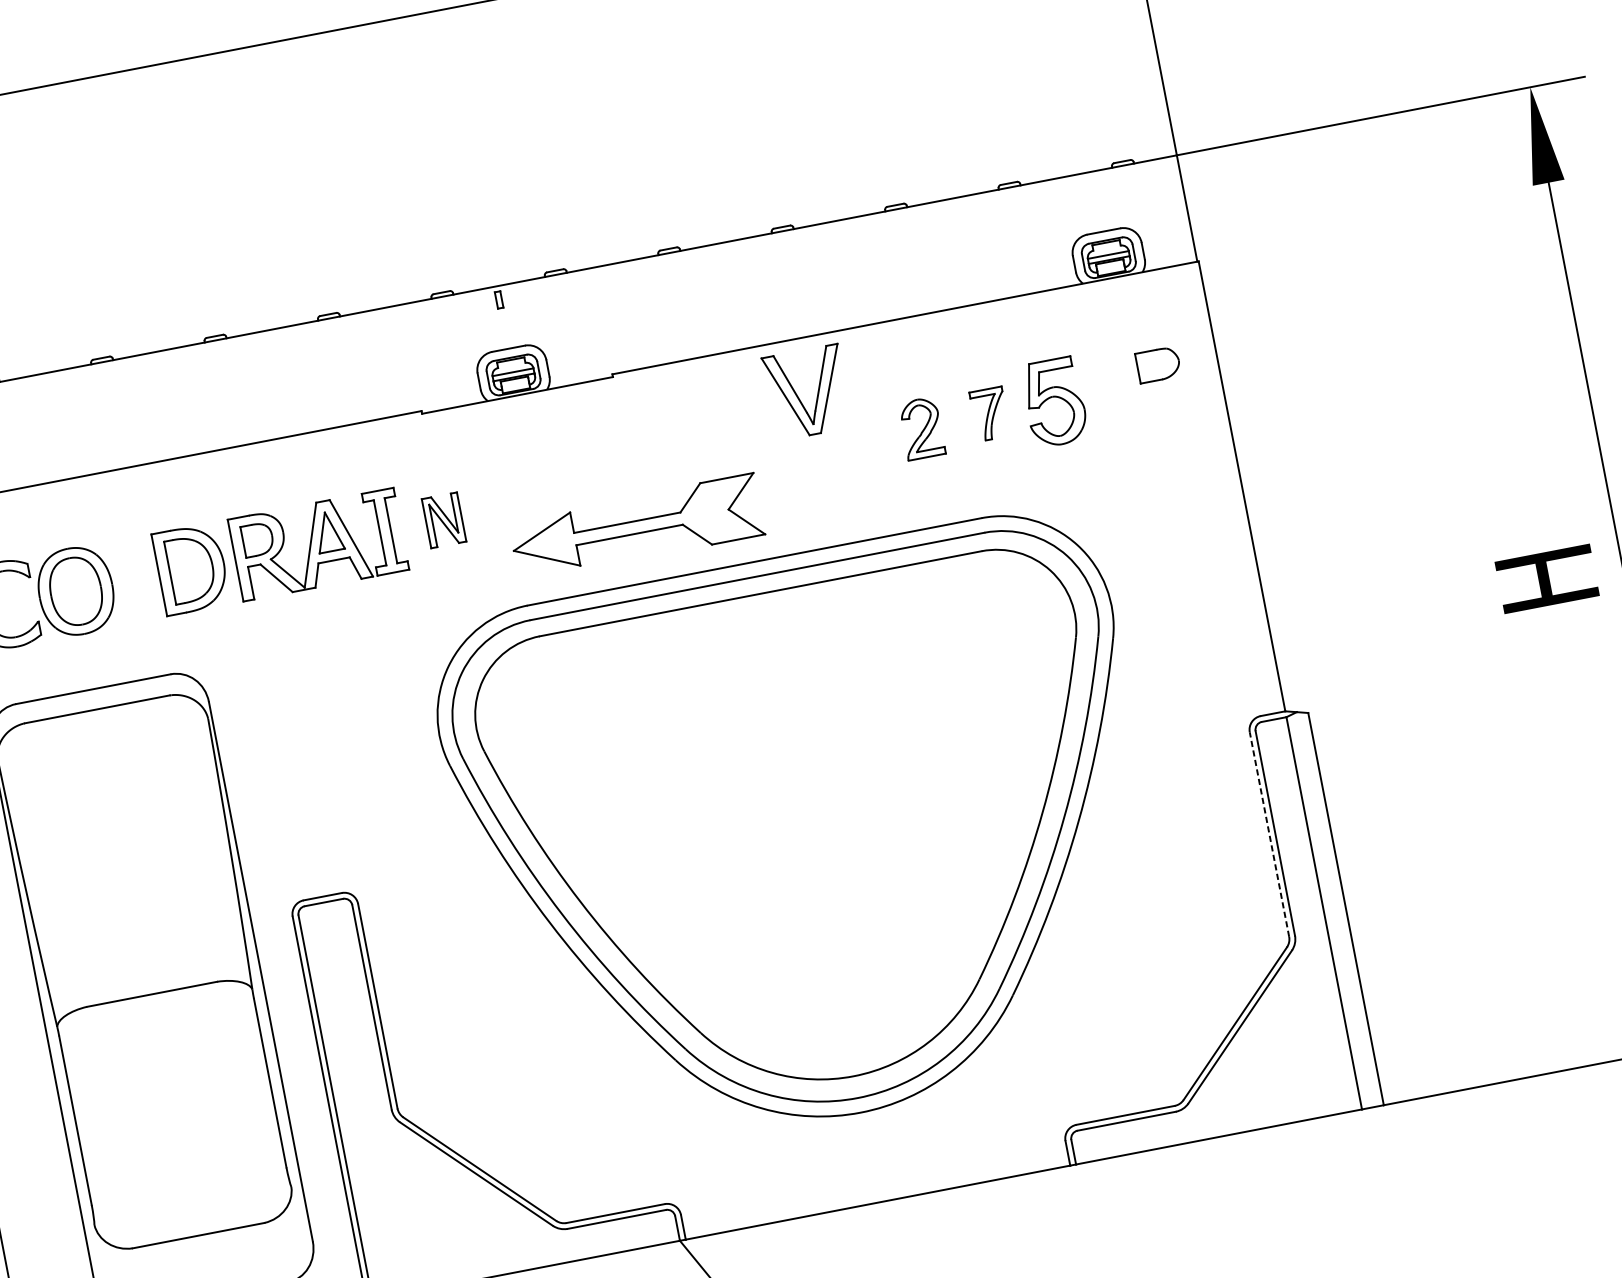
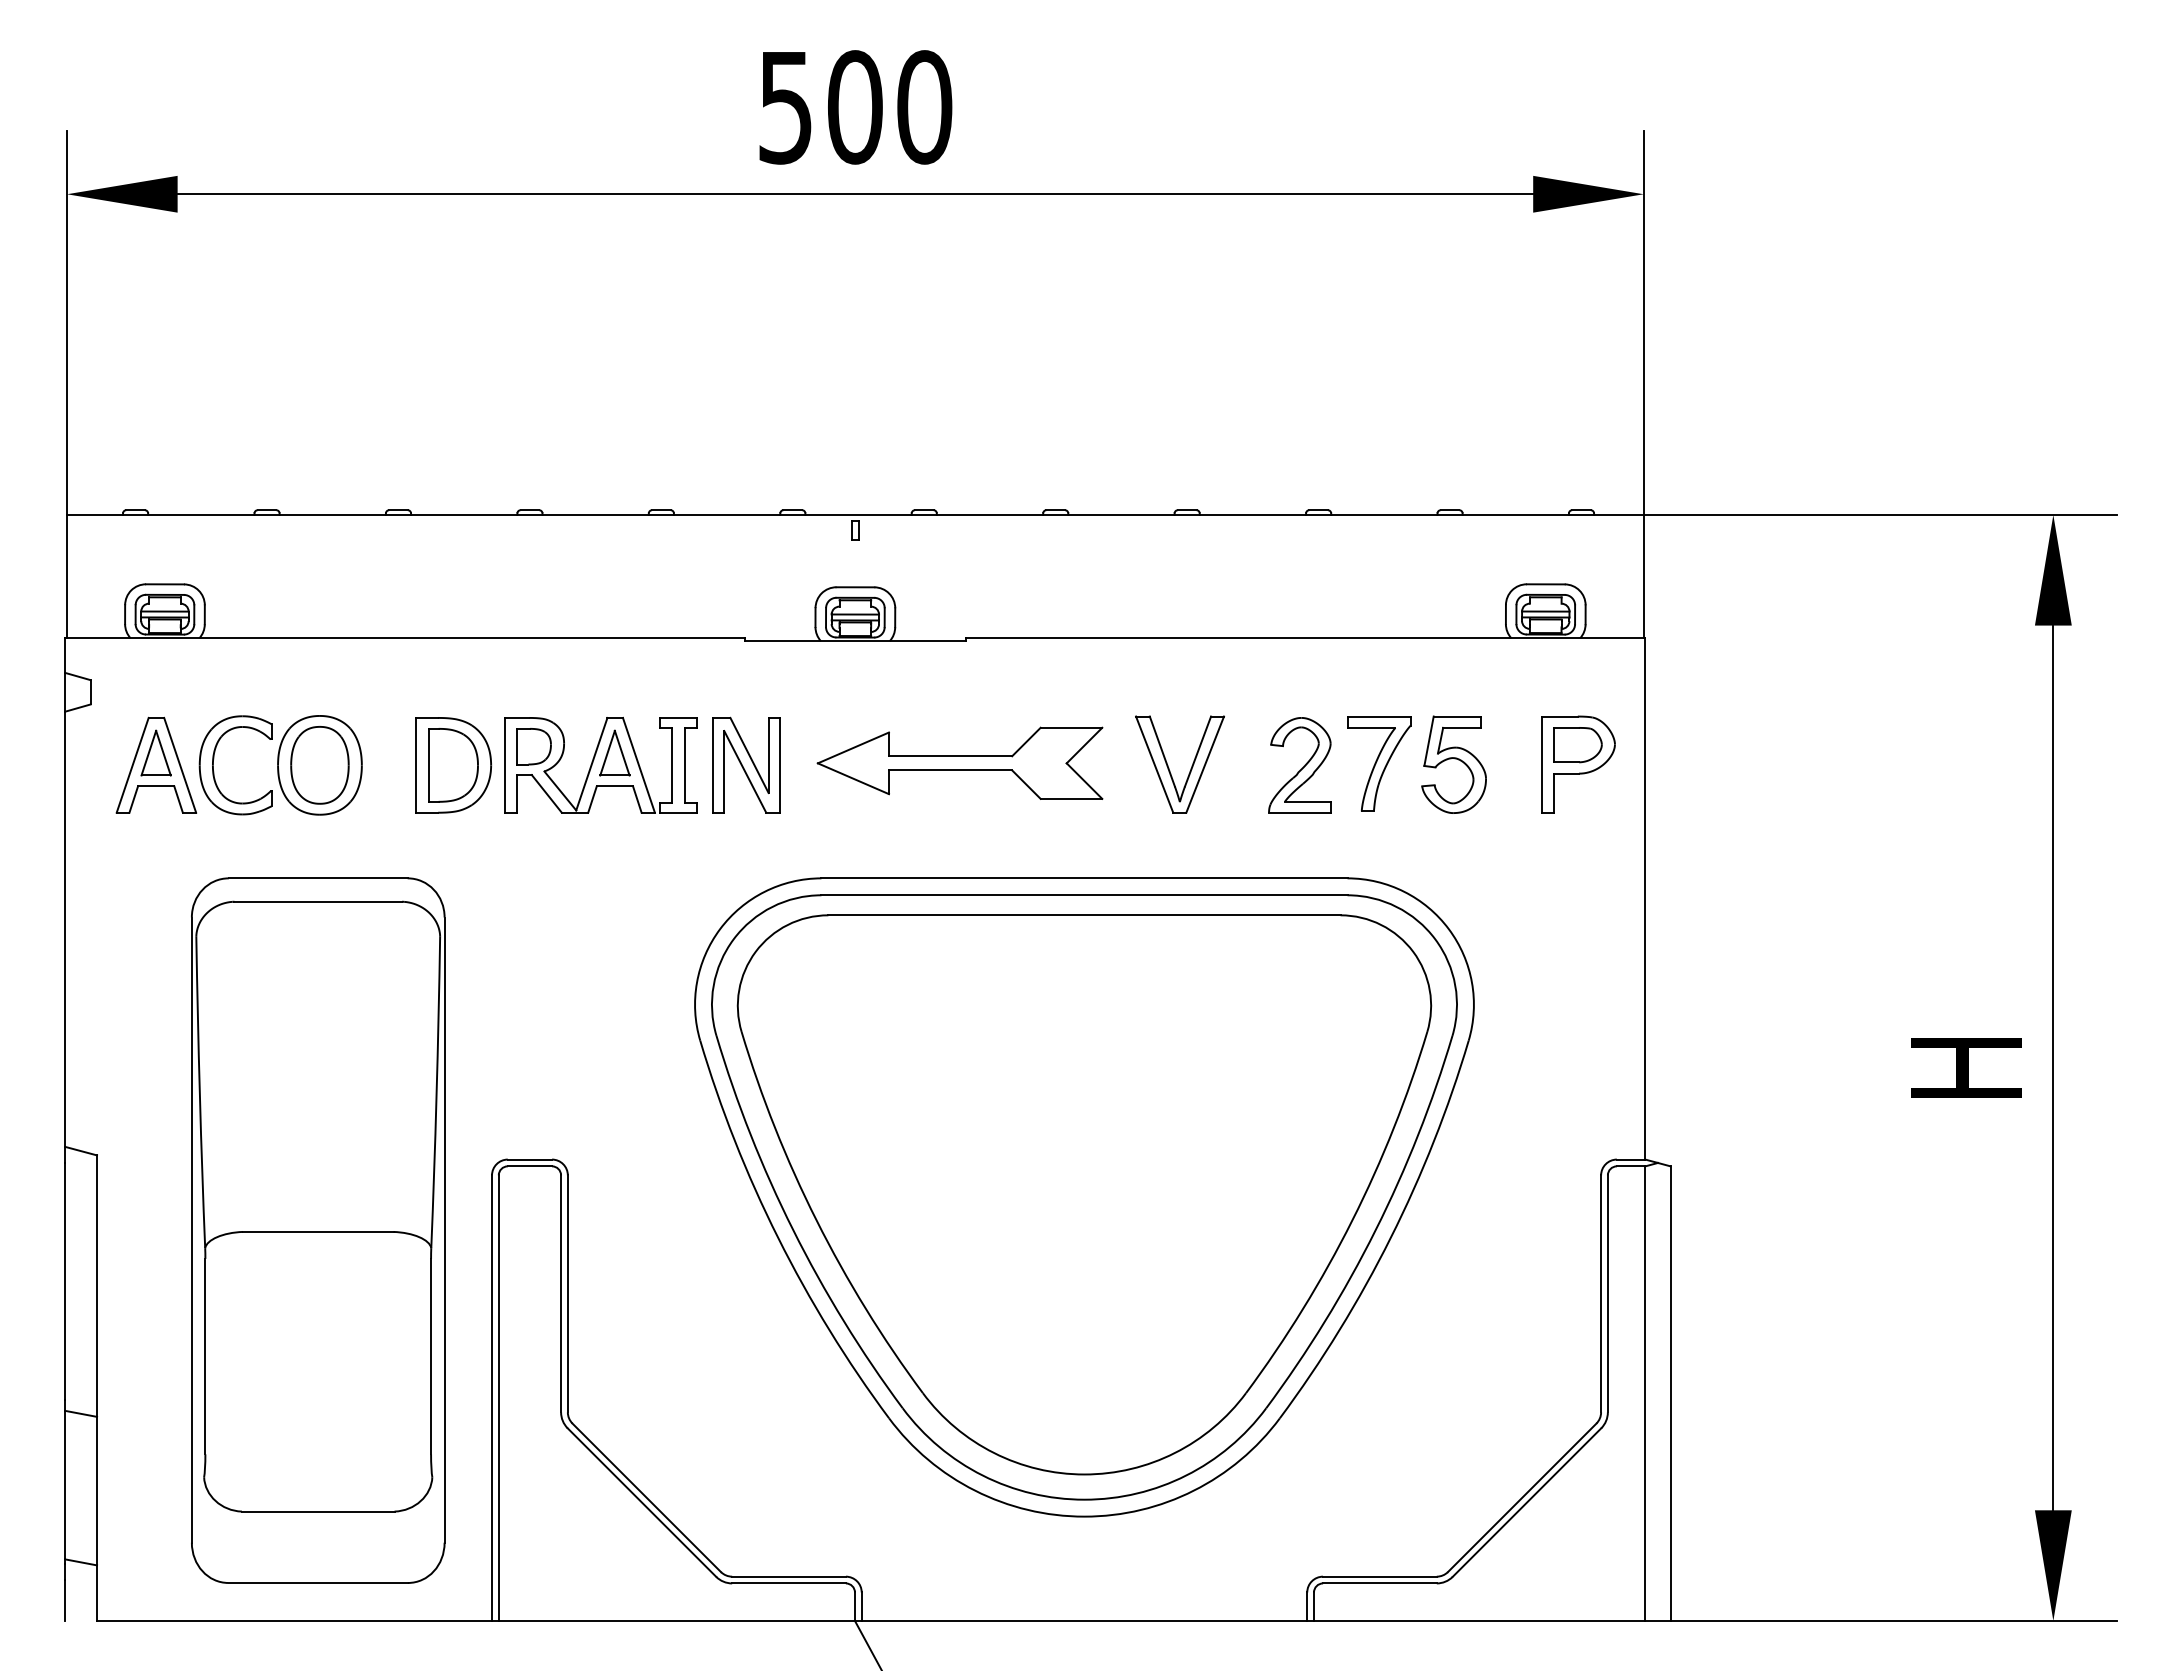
part: (1162, 381) -> (1578, 764), added
part: (799, 397) -> (1169, 768), moved
part: (990, 413) -> (1379, 763), size x1.67
part: (921, 428) -> (1299, 765), size x1.43
part: (444, 519) -> (746, 764), size x1.67
part: (635, 526) -> (959, 762), moved
line: (1269, 834) -> (1601, 1293), dashed -> solid

